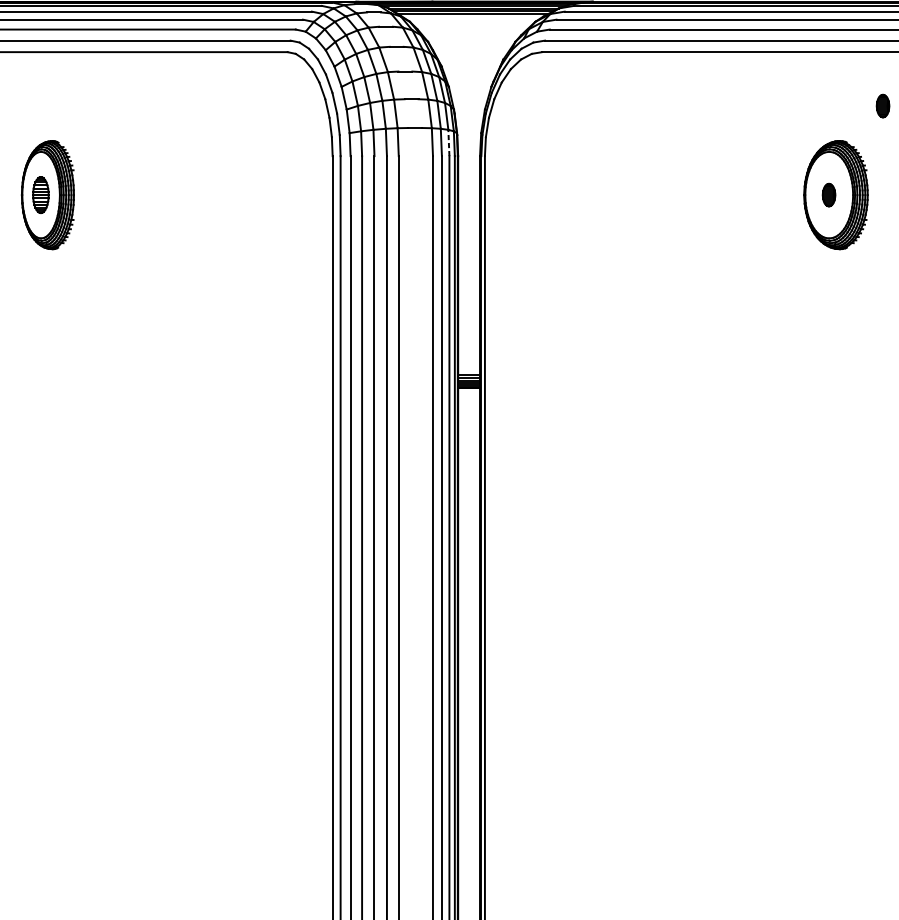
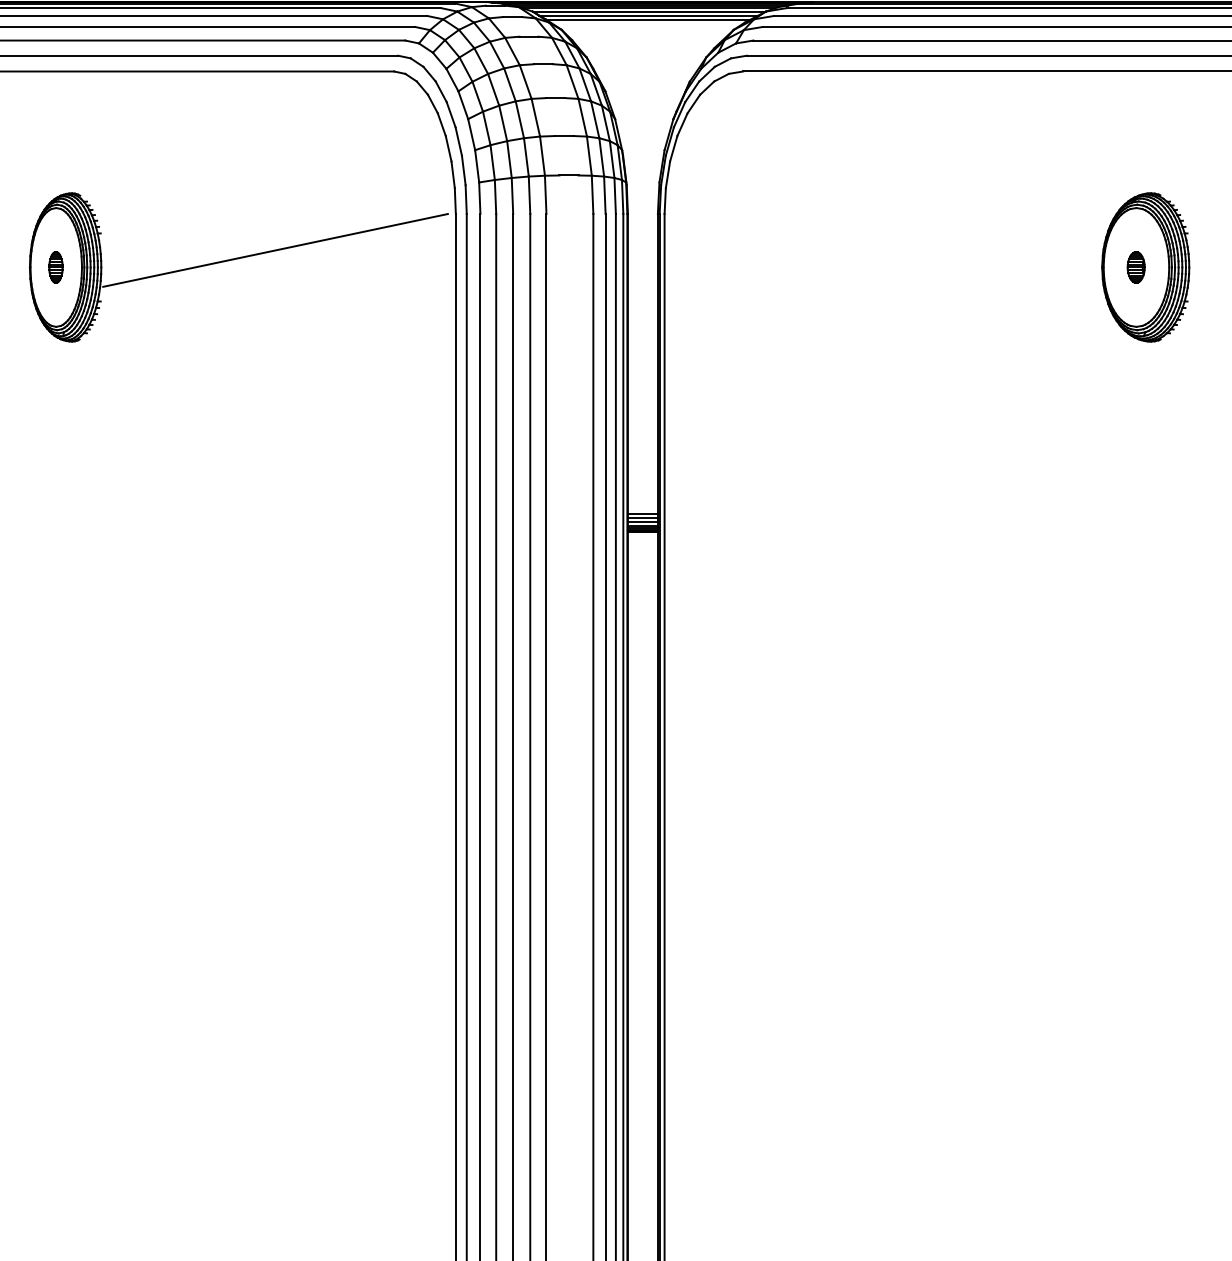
part: (882, 106) -> (1209, 145), removed
line: (449, 142) -> (615, 195), dashed -> solid
line: (201, 182) -> (275, 250), added
part: (40, 195) -> (55, 267), size x0.62

